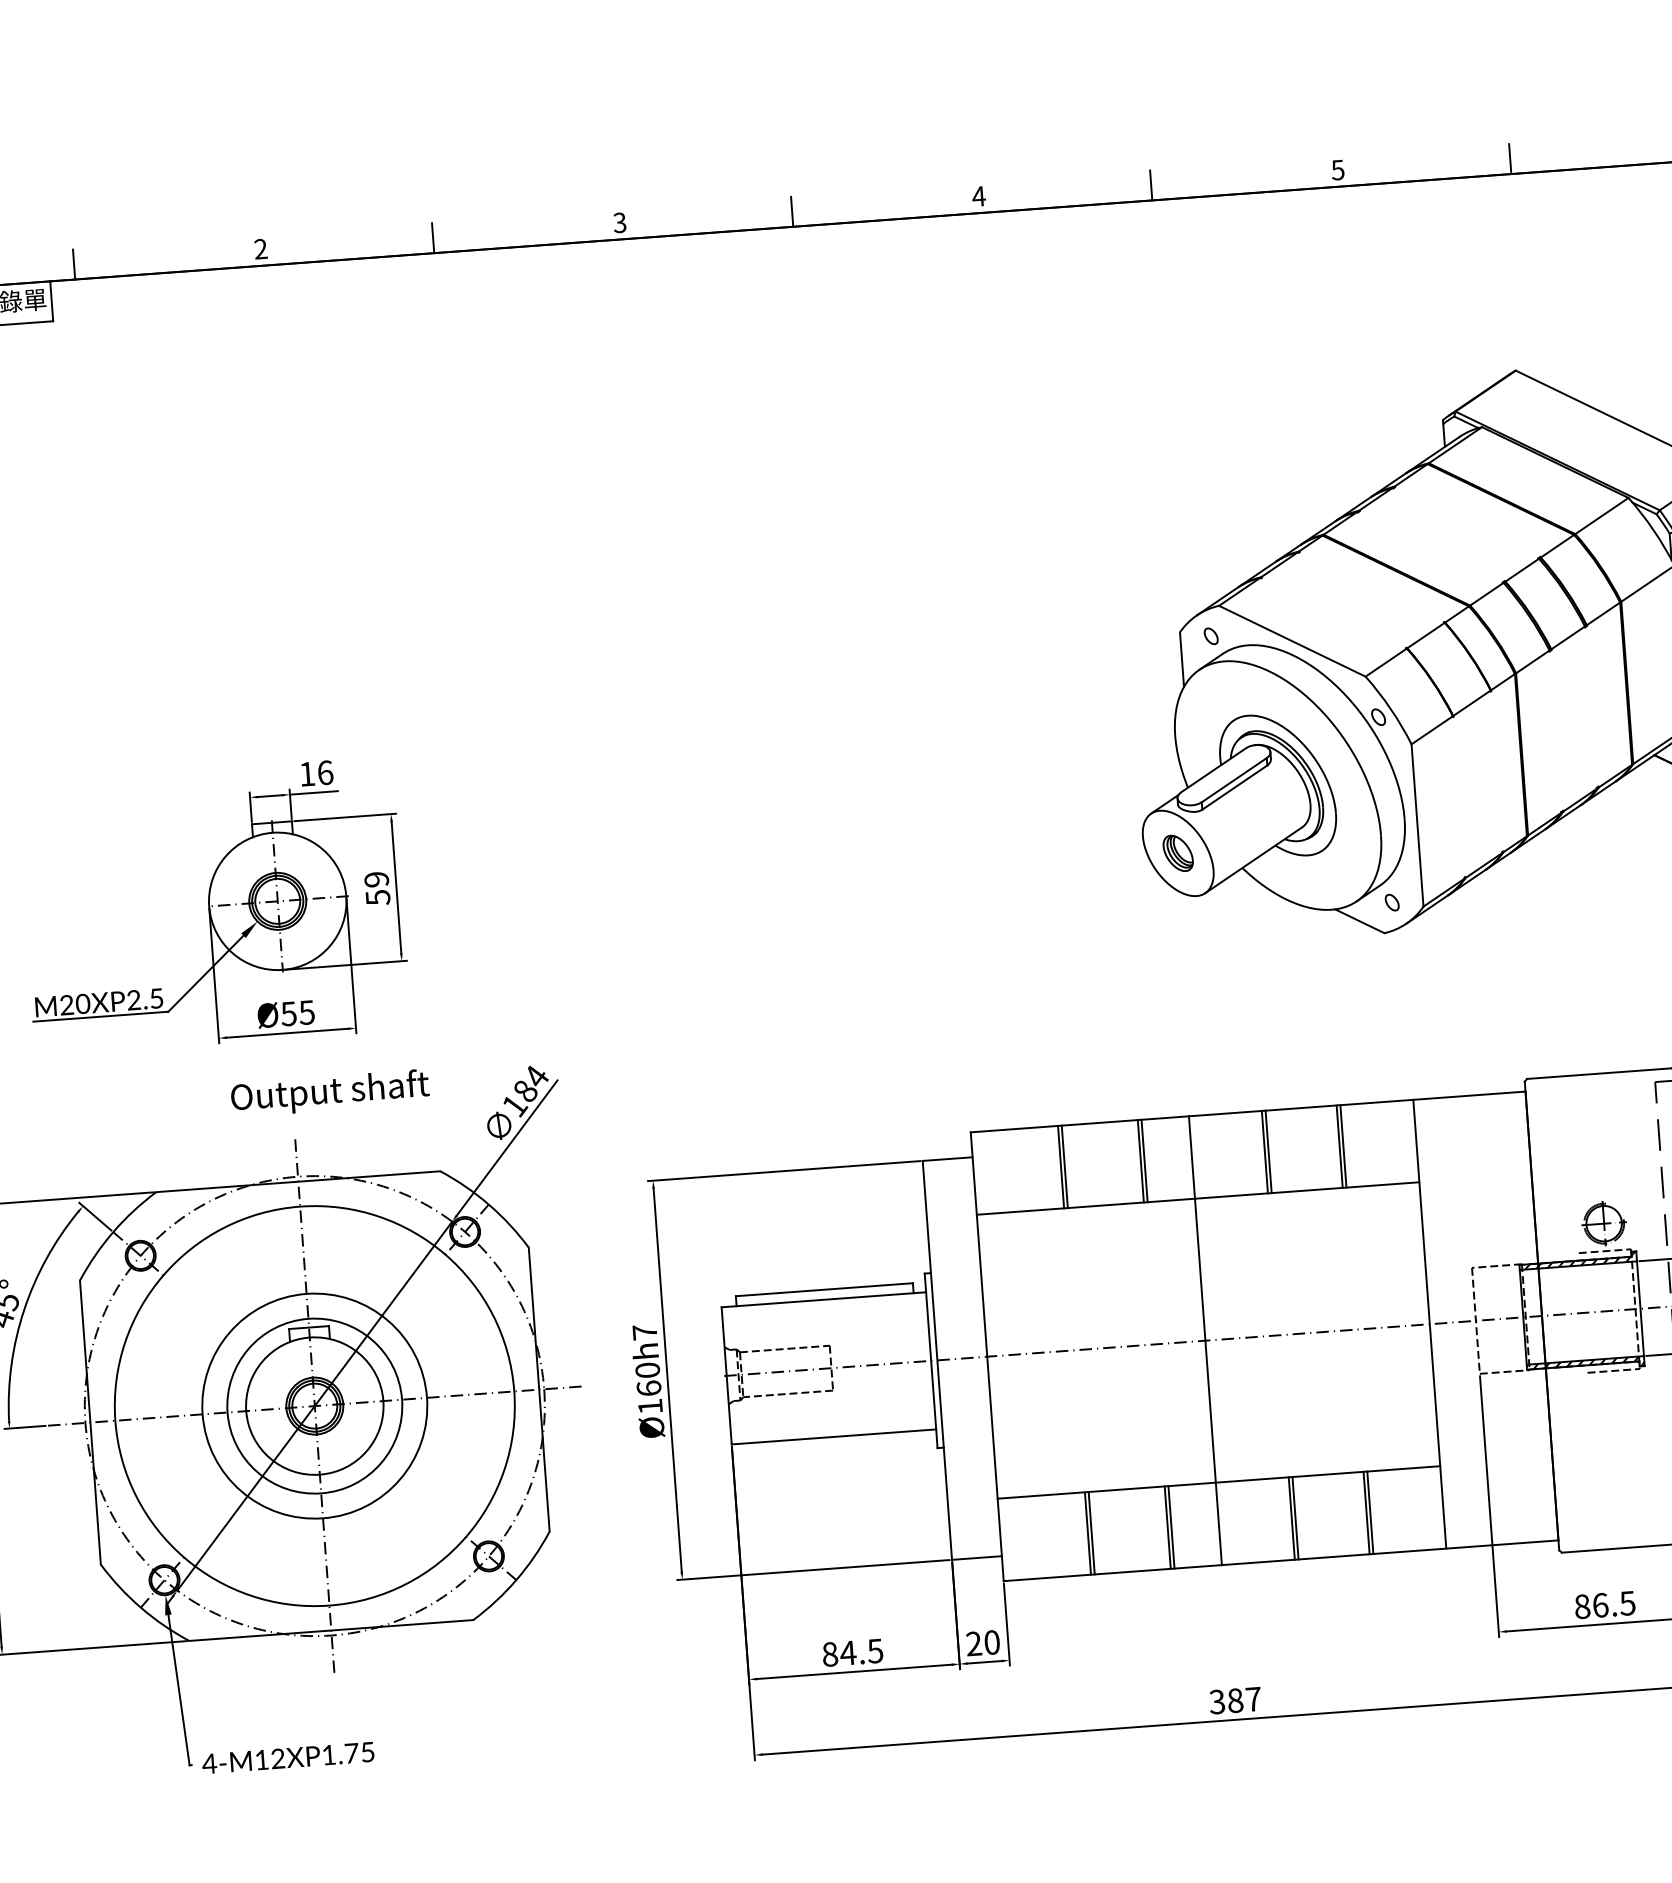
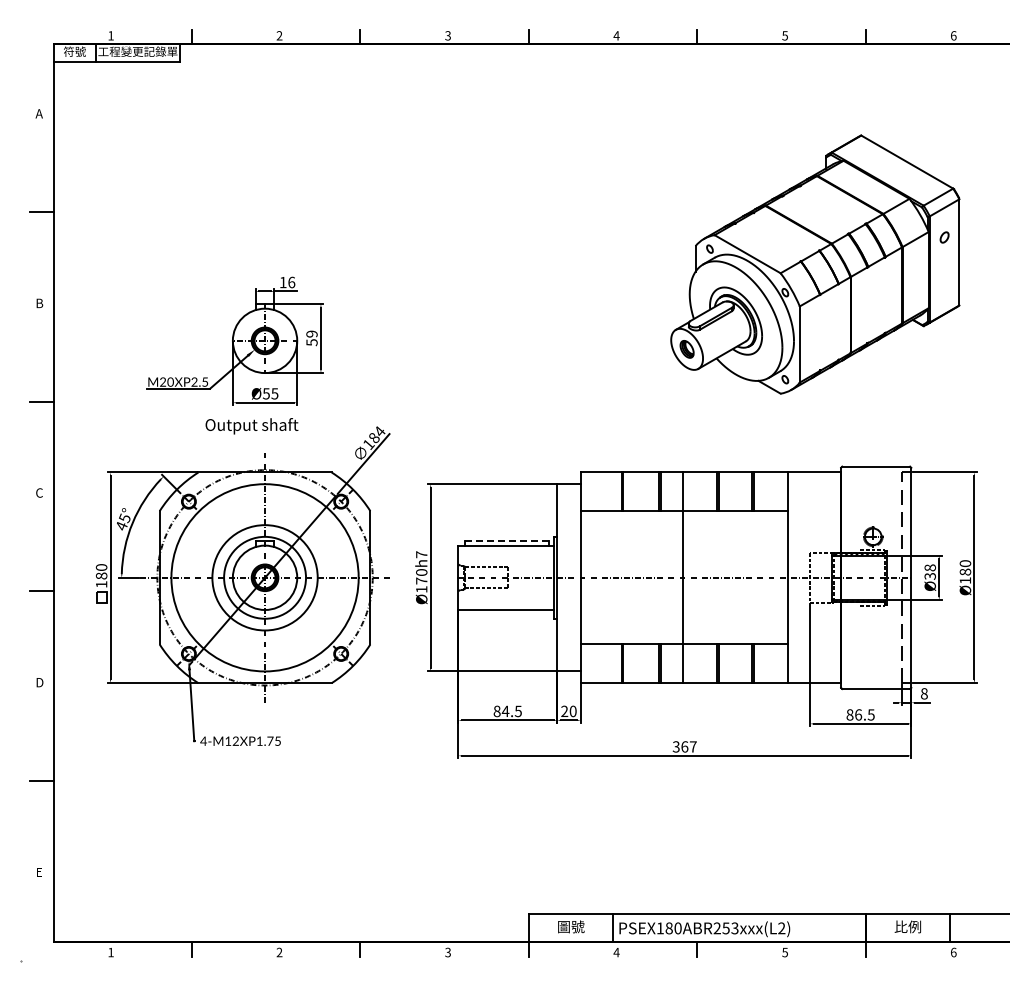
text: (329, 1093) -> (251, 426), moved
line: (823, 1288) -> (506, 540), solid -> dashed
text: (648, 1387) -> (421, 580), Ø160h7 -> Ø170h7
text: (1234, 1699) -> (684, 746), 387 -> 367

